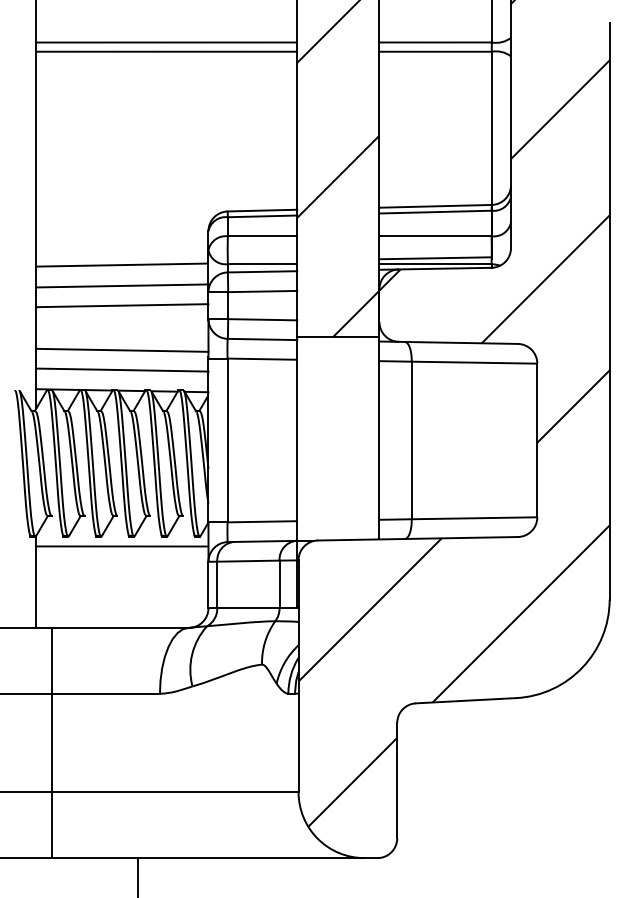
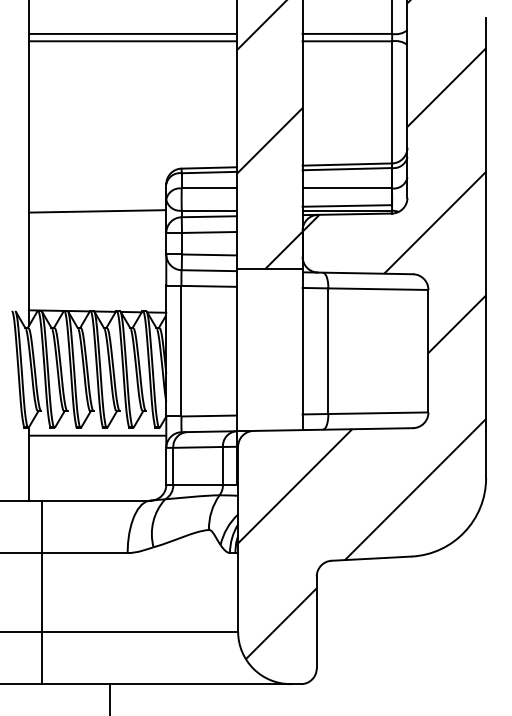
line: (122, 285) -> (97, 227), removed
line: (122, 305) -> (97, 243), removed
line: (122, 349) -> (97, 278), removed
line: (122, 369) -> (97, 294), removed

